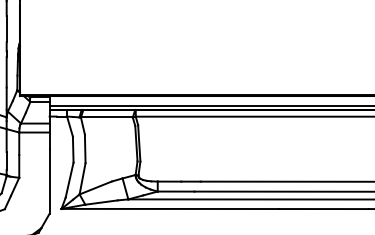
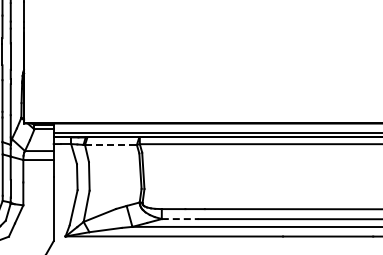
line: (106, 117) -> (110, 144), solid -> dashed
line: (176, 192) -> (180, 219), solid -> dashed

